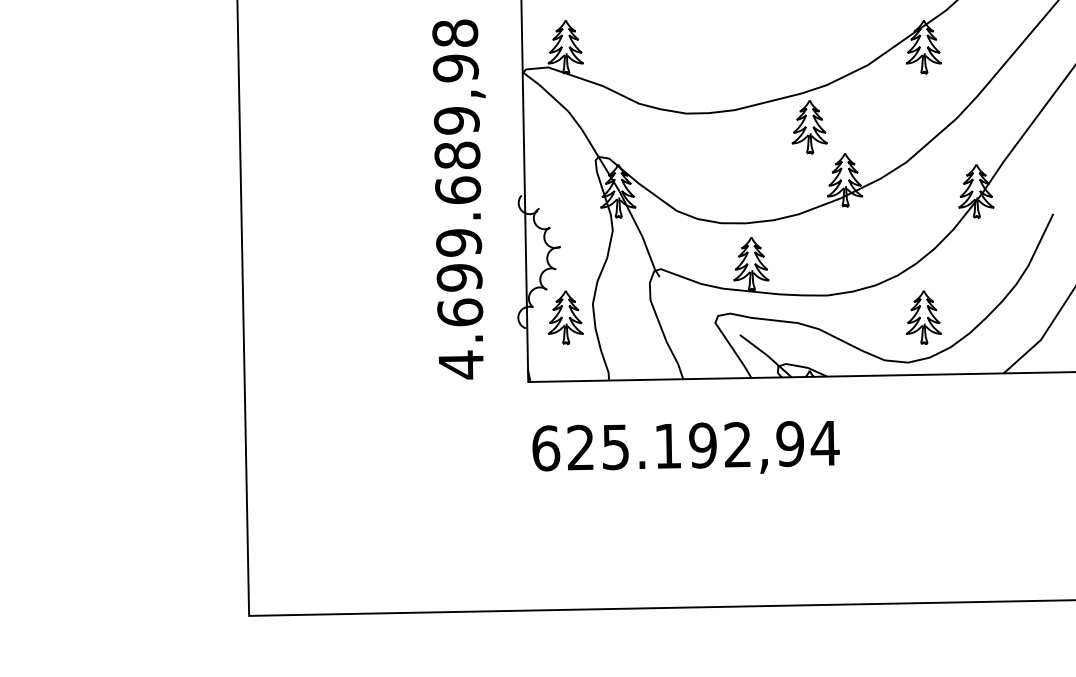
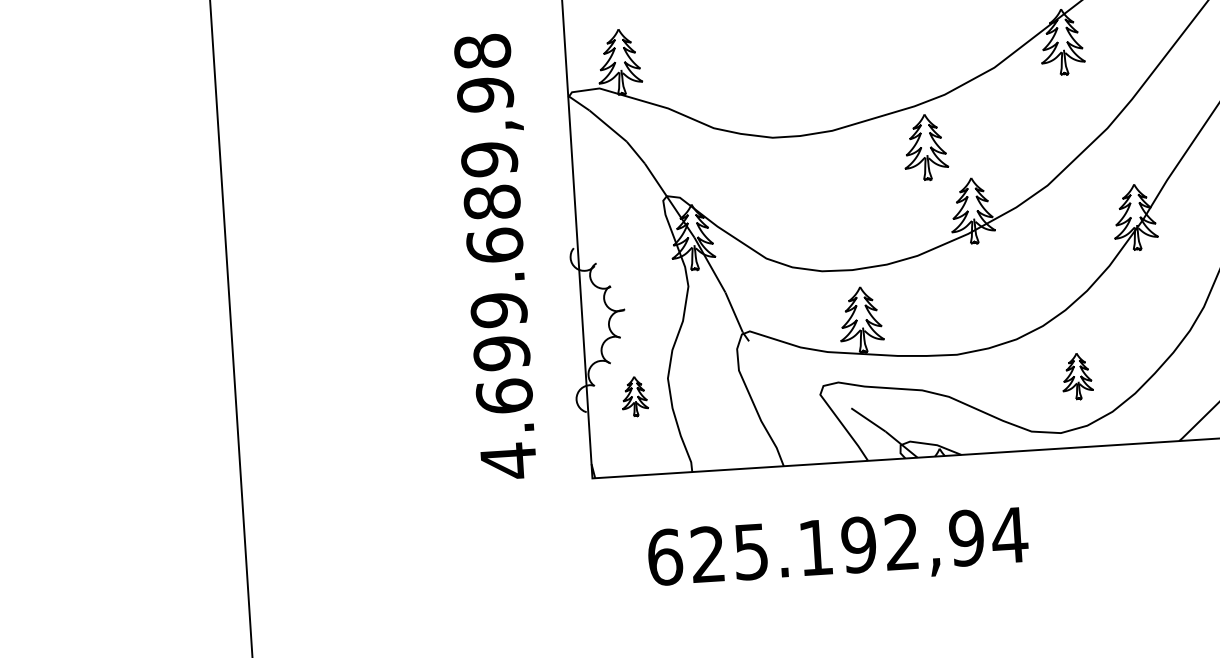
part: (565, 317) -> (634, 396), size x0.6
part: (923, 317) -> (1077, 376), size x0.7
text: (685, 447) -> (837, 548), moved

